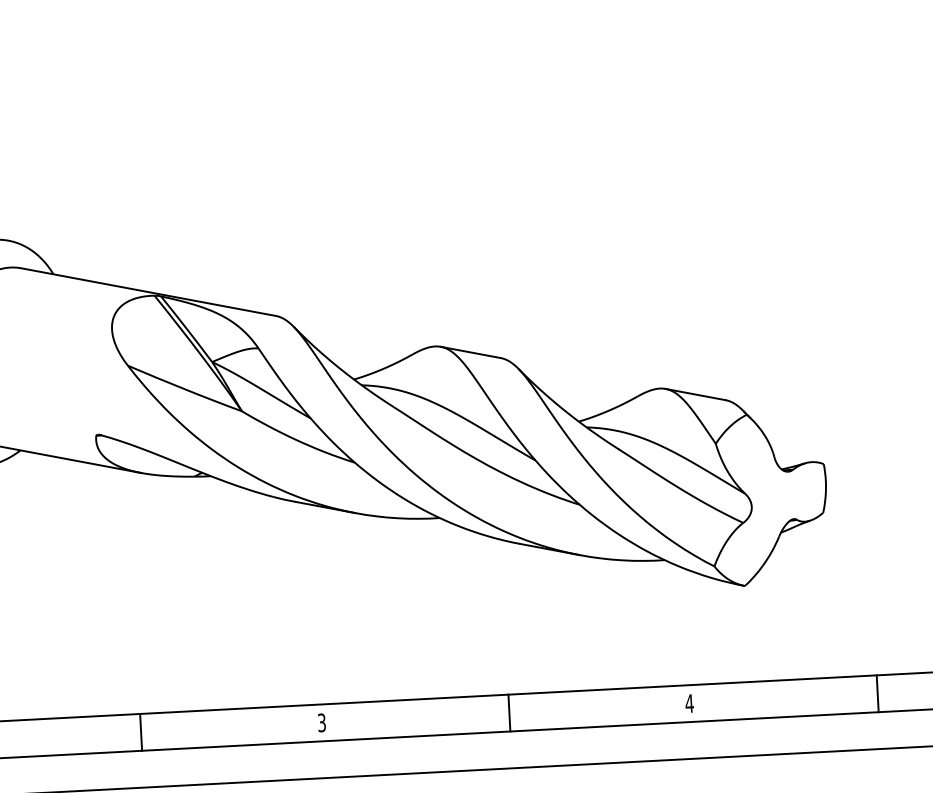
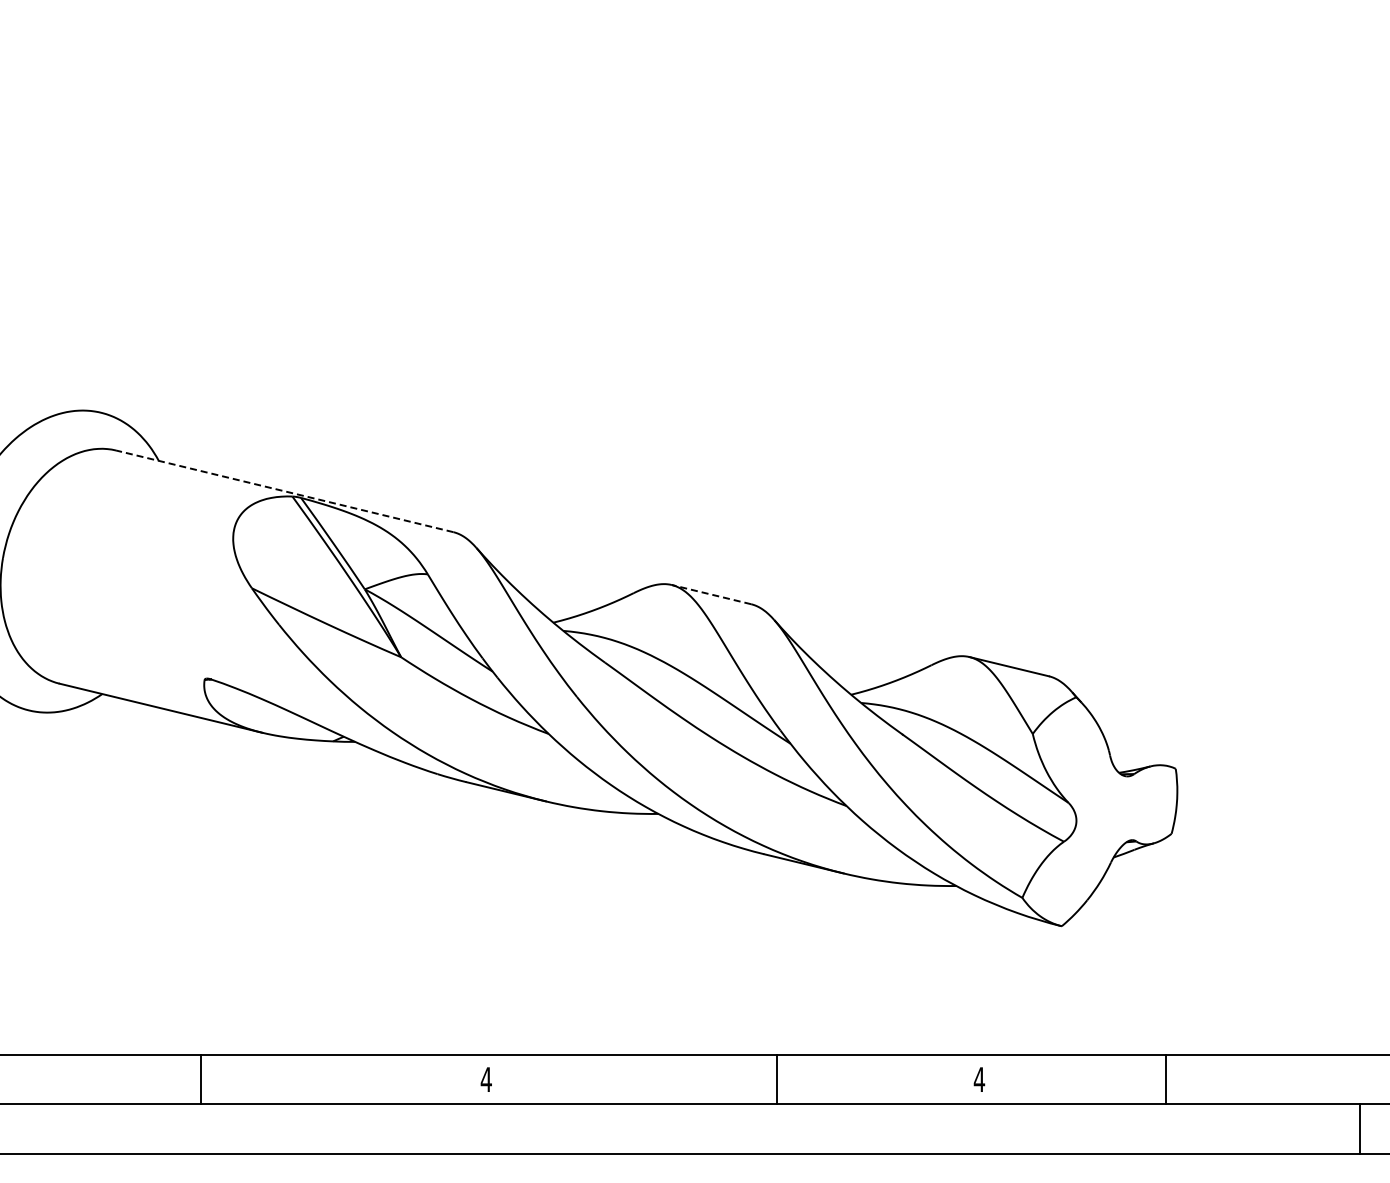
line: (148, 292) -> (284, 491), solid -> dashed
line: (470, 352) -> (711, 594), solid -> dashed
line: (877, 693) -> (1165, 1079), moved
line: (509, 712) -> (776, 1079), moved
text: (321, 722) -> (485, 1079), 3 -> 4
line: (140, 732) -> (200, 1079), moved

